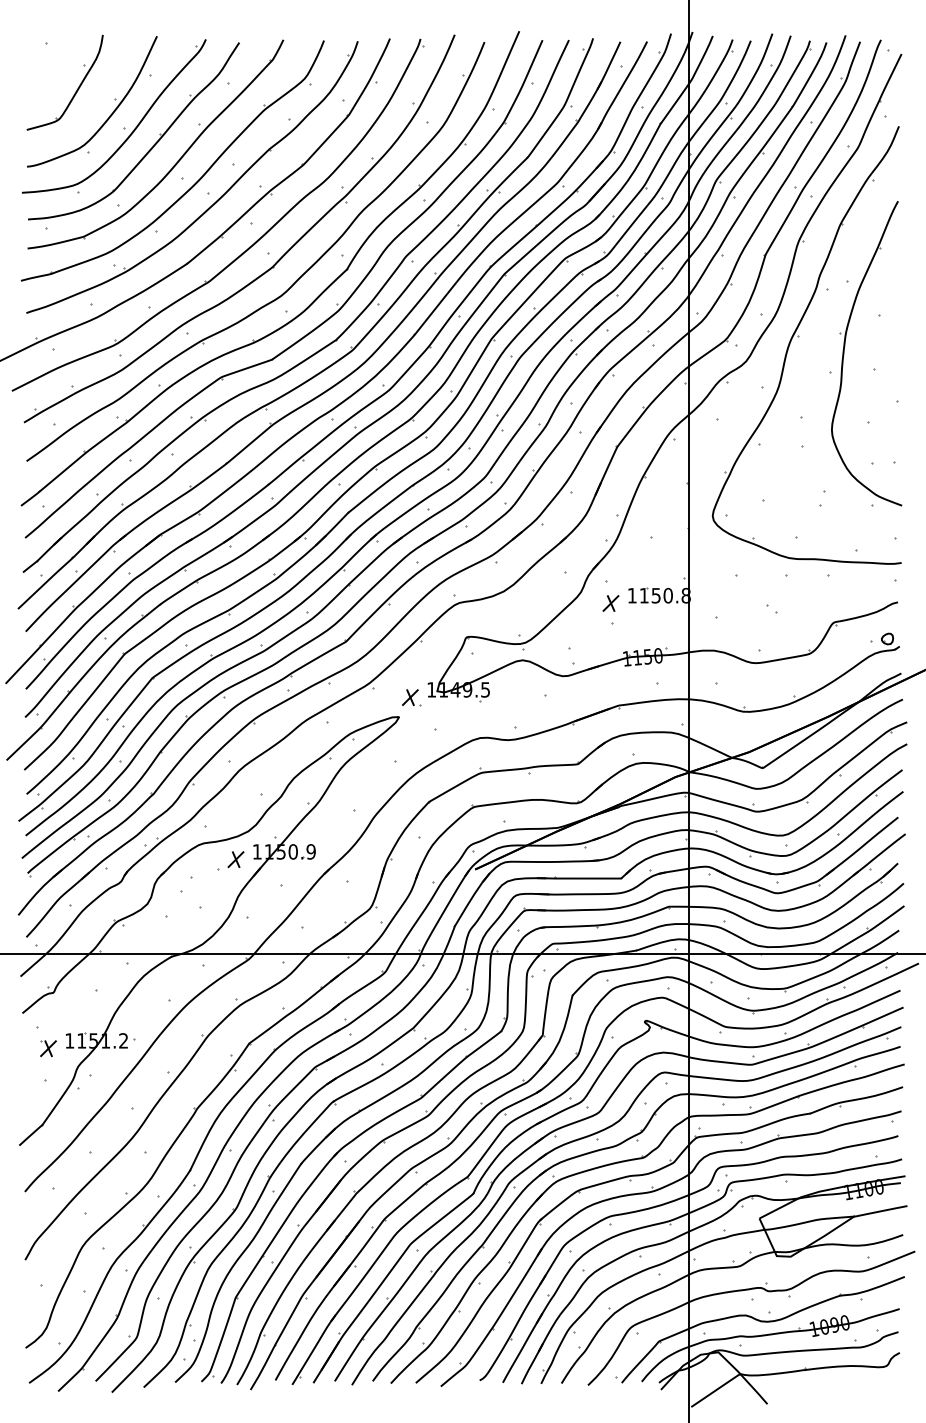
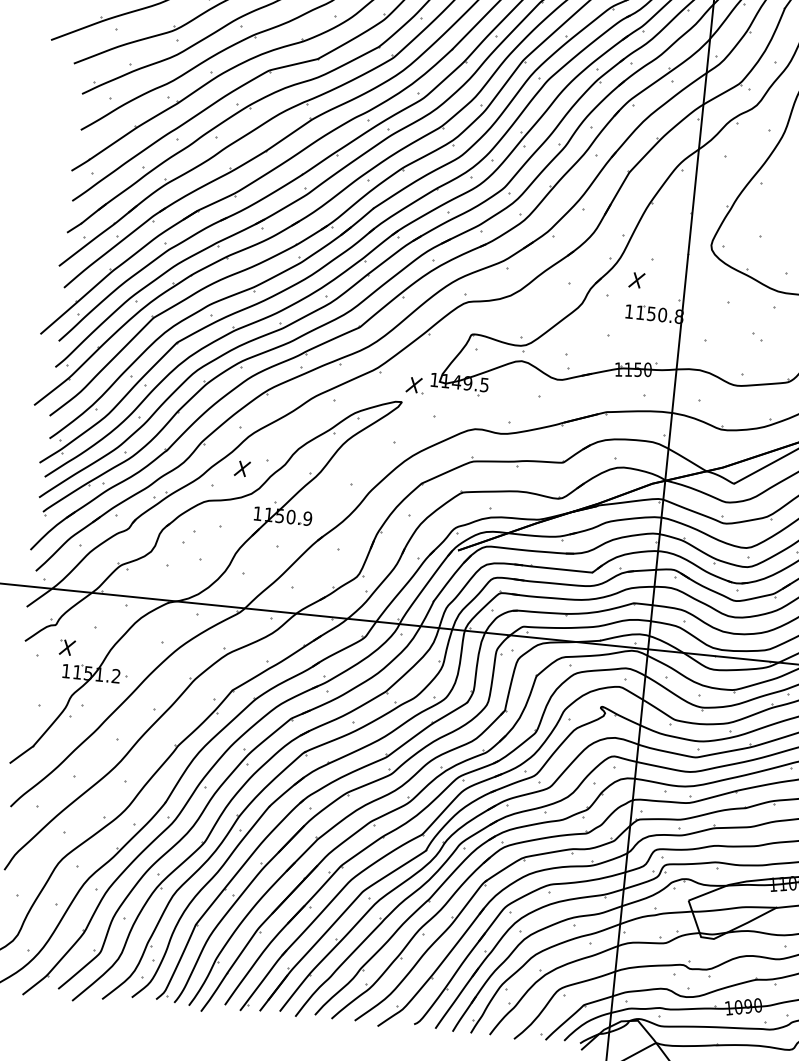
part: (610, 603) -> (636, 280), moved
part: (235, 859) -> (241, 468), moved
part: (48, 1048) -> (67, 647), moved

